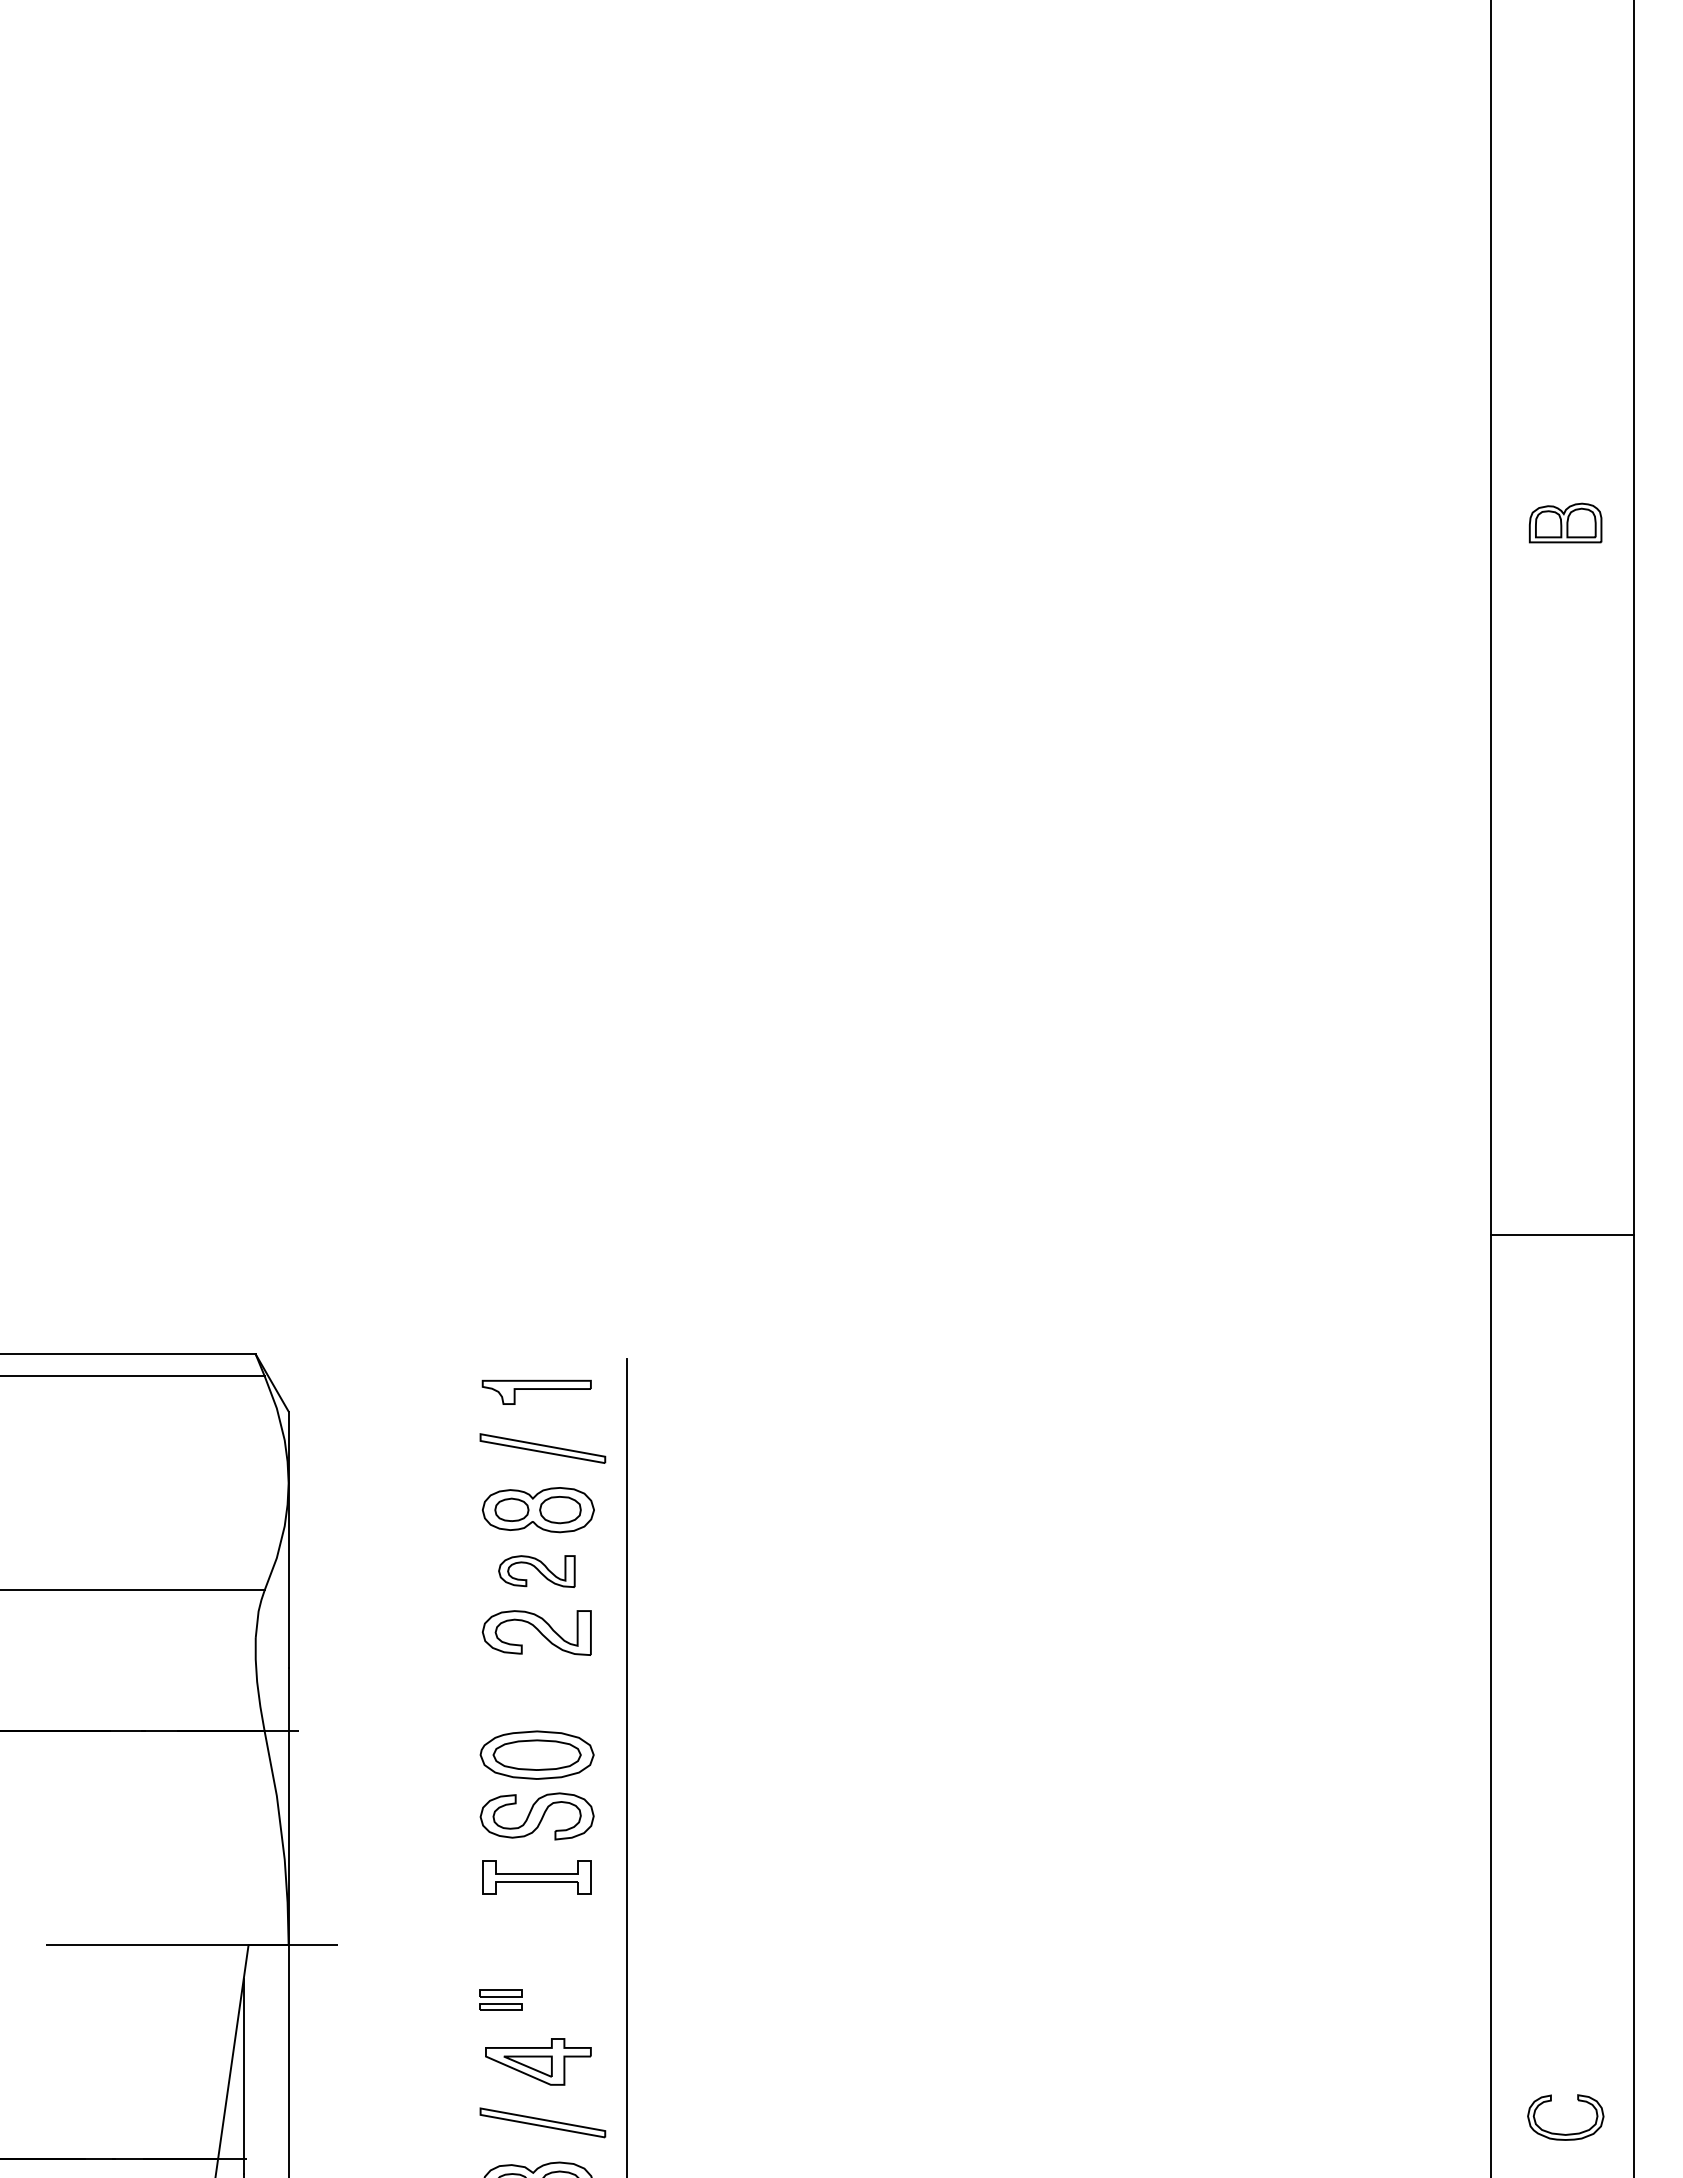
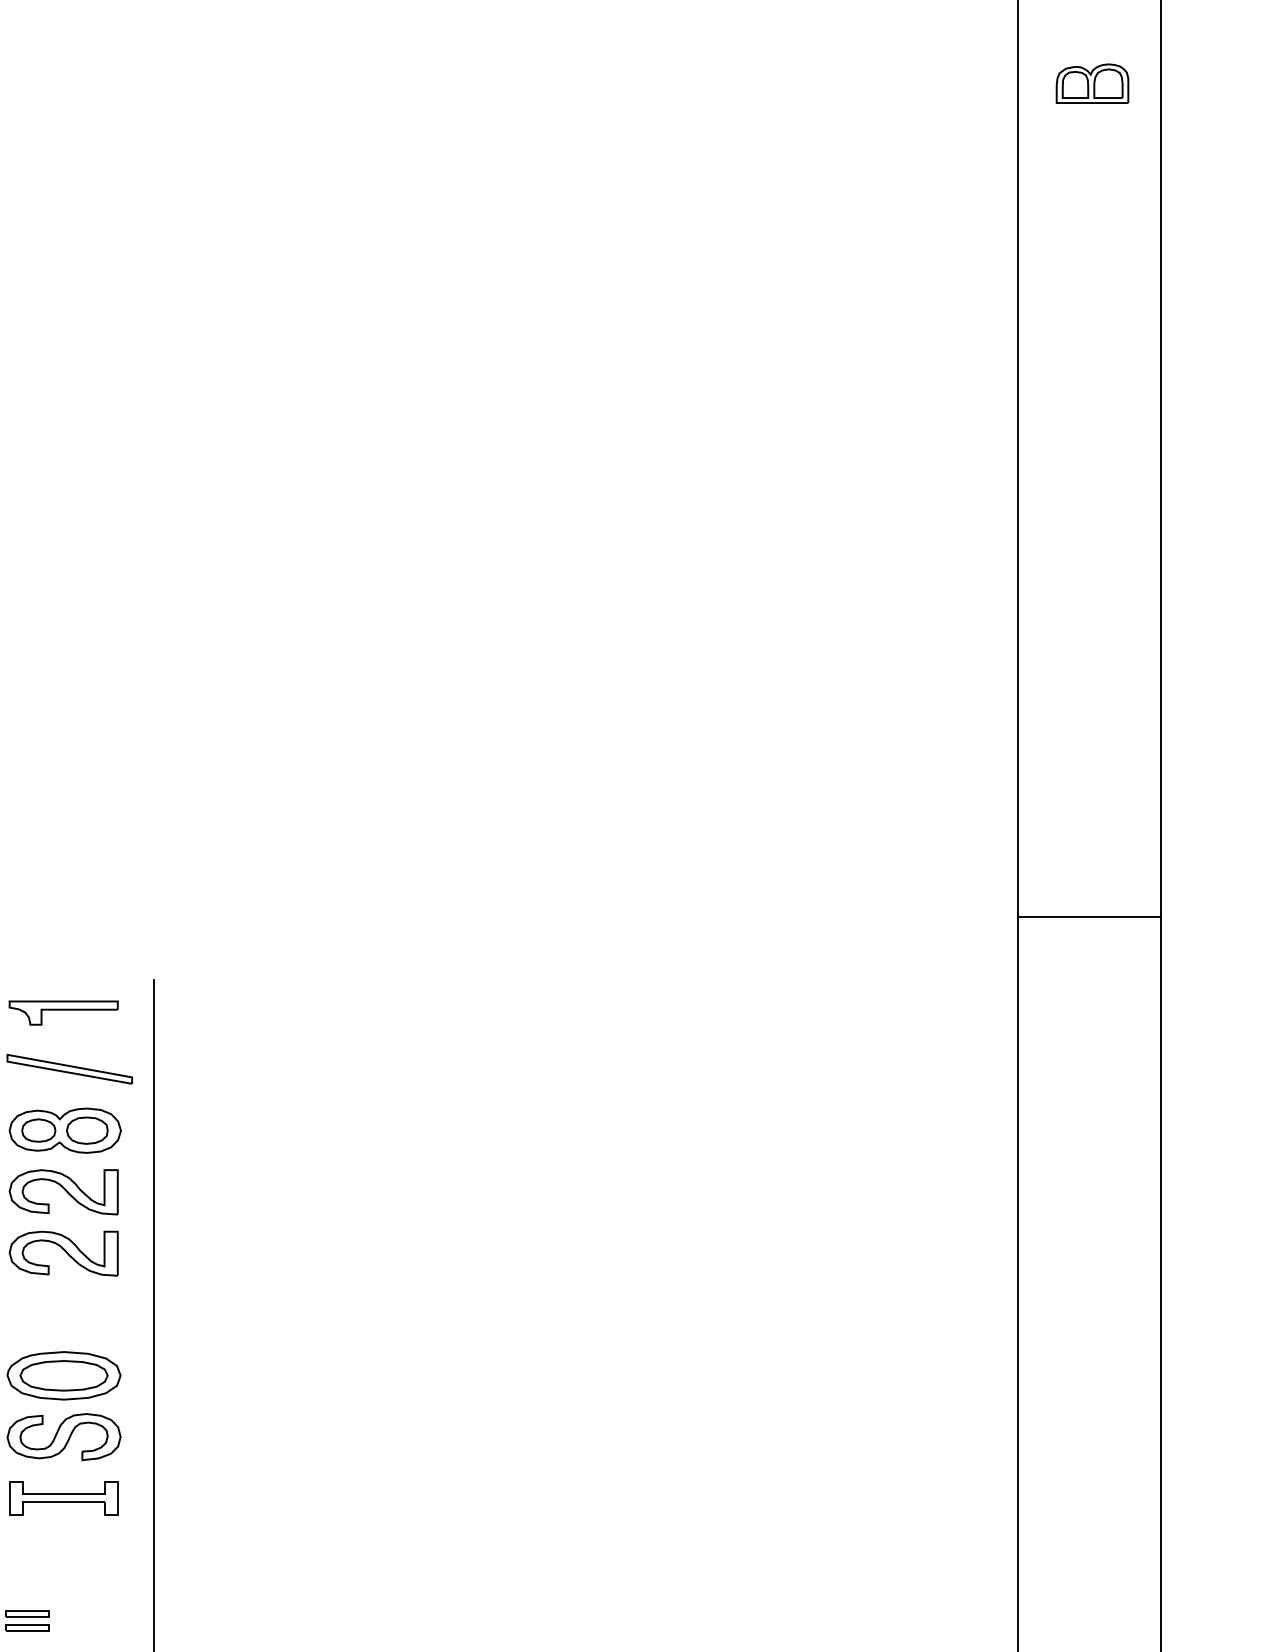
part: (1565, 522) -> (1092, 83), moved
line: (1562, 1234) -> (1089, 917), moved
part: (536, 1571) -> (63, 1192), size x1.43

